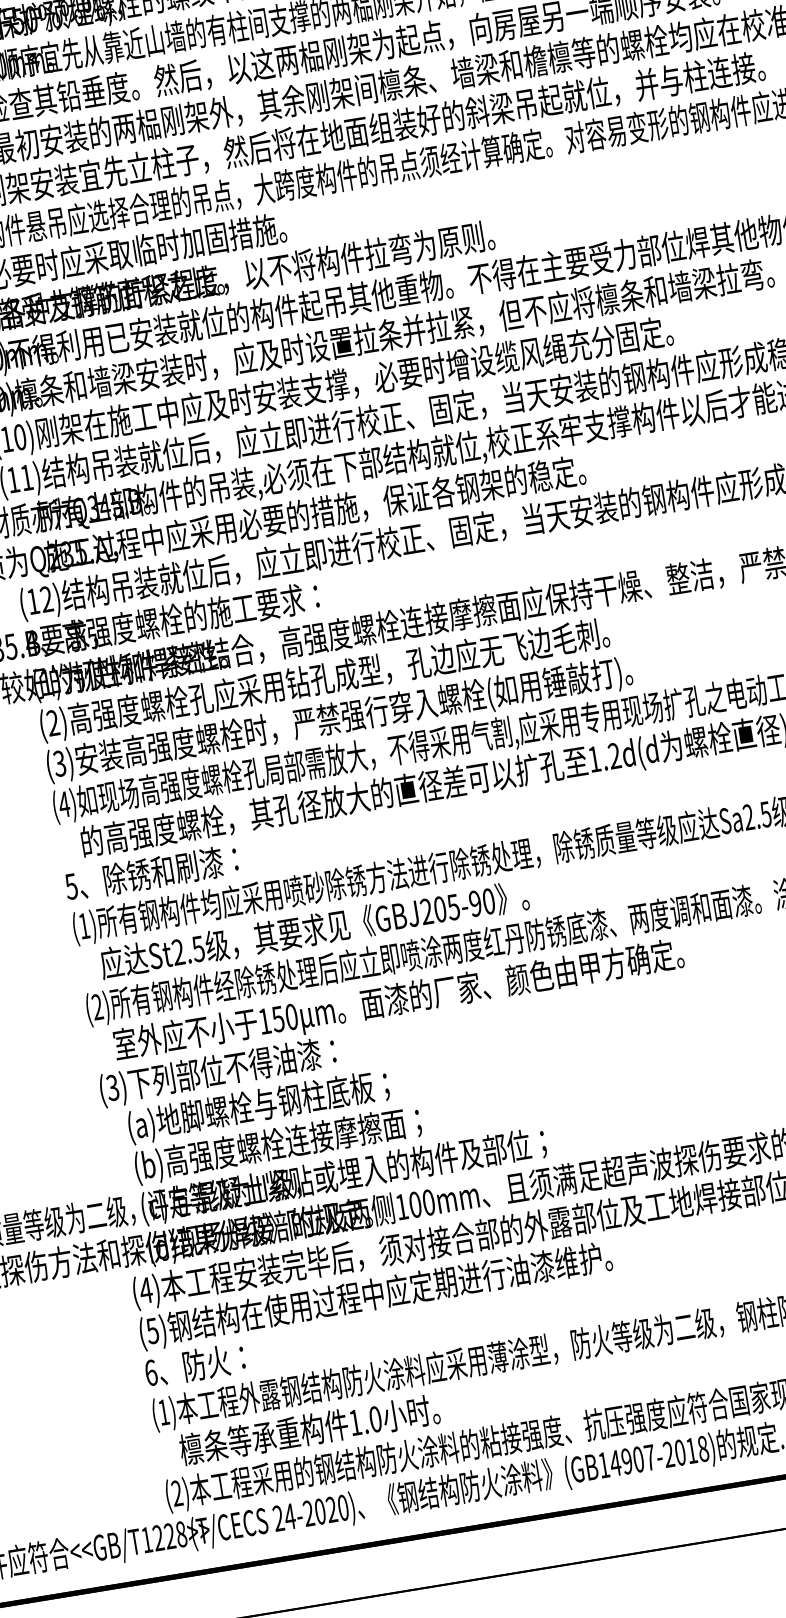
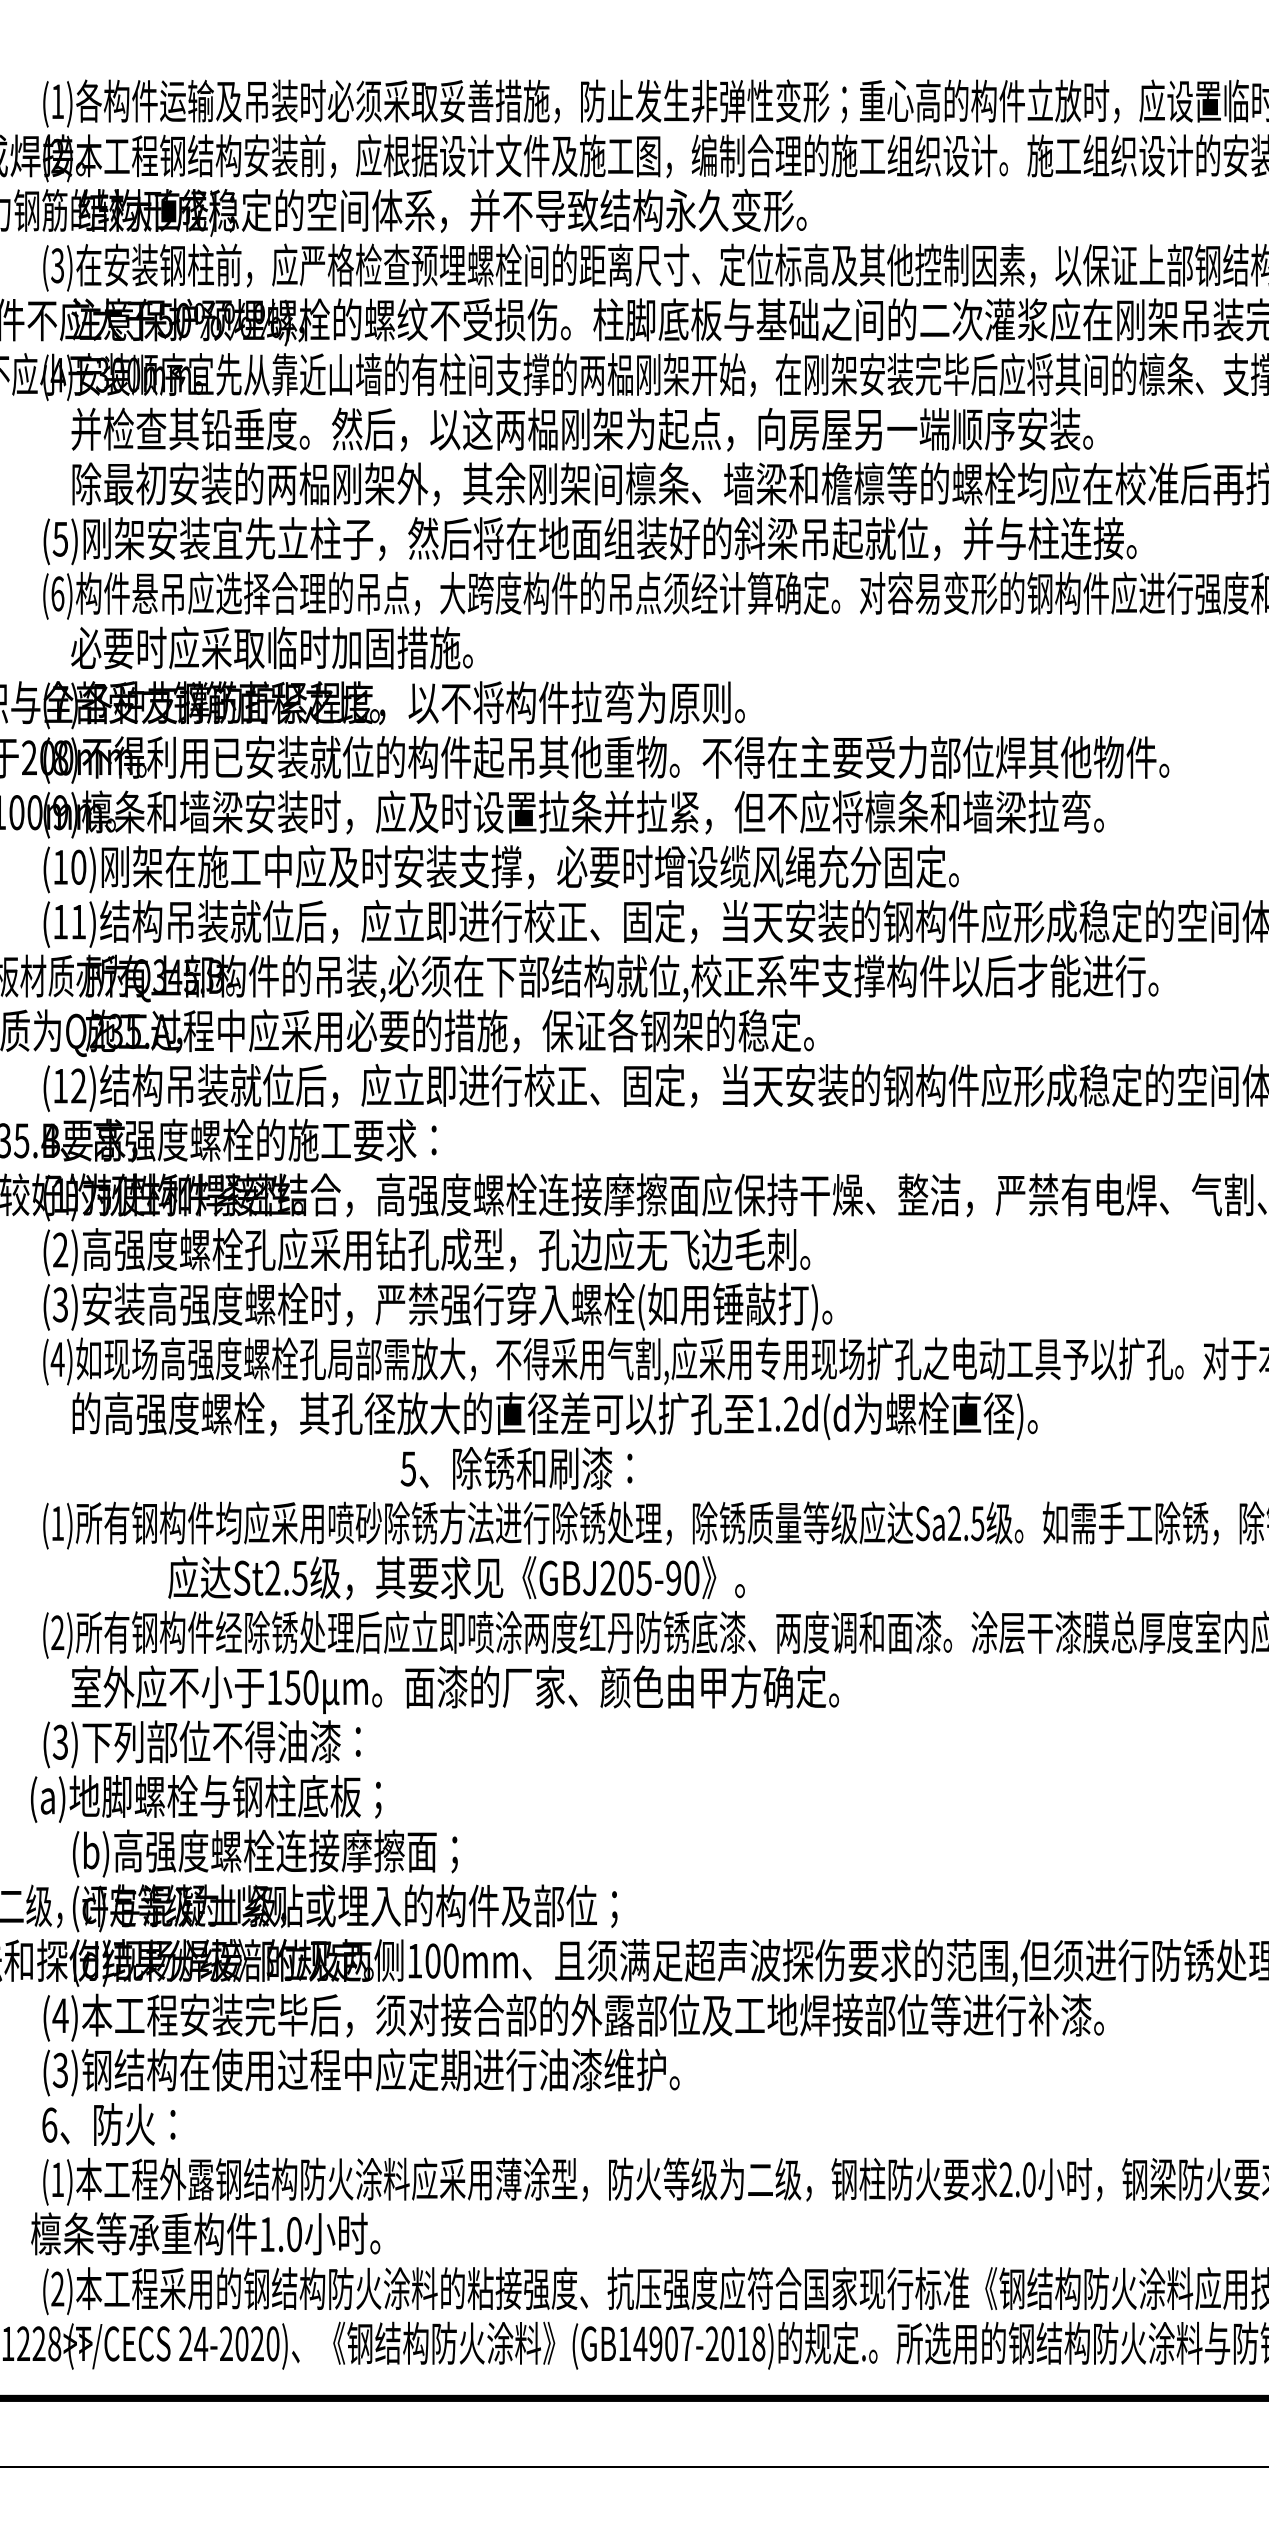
text: (151, 872) -> (516, 1467), moved
text: (314, 930) -> (456, 1578), moved
text: (258, 1106) -> (206, 1798), moved
text: (152, 1330) -> (60, 2069), (5) -> (3)
text: (309, 1429) -> (205, 2233), moved

